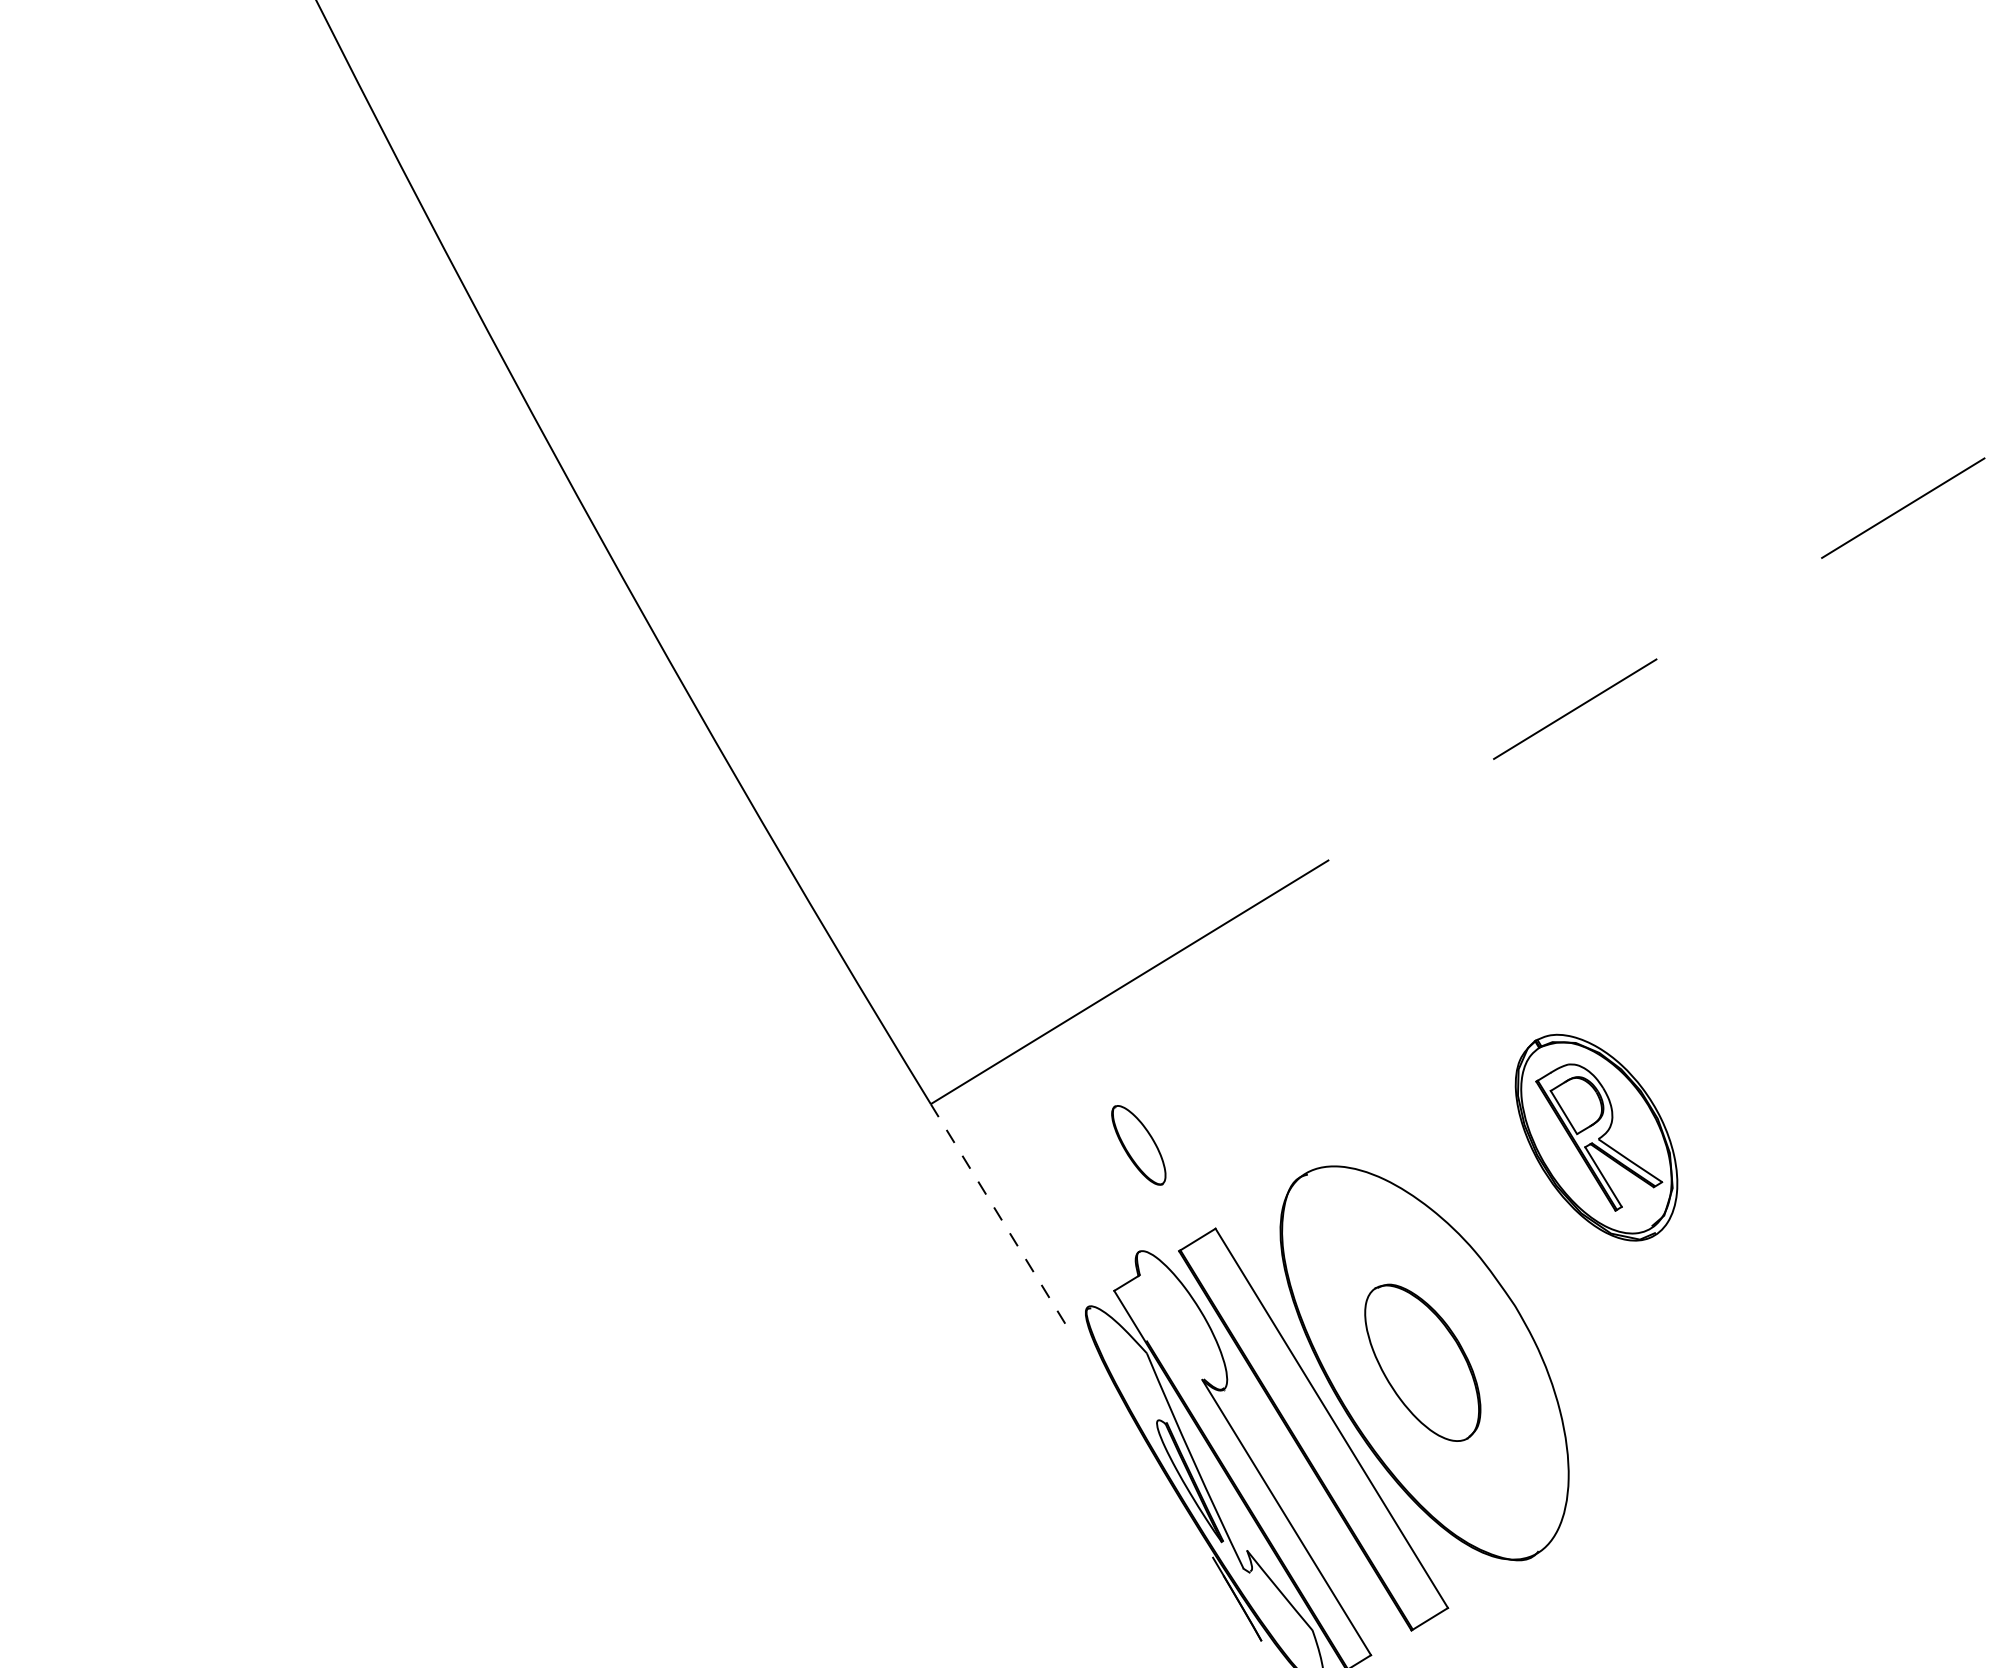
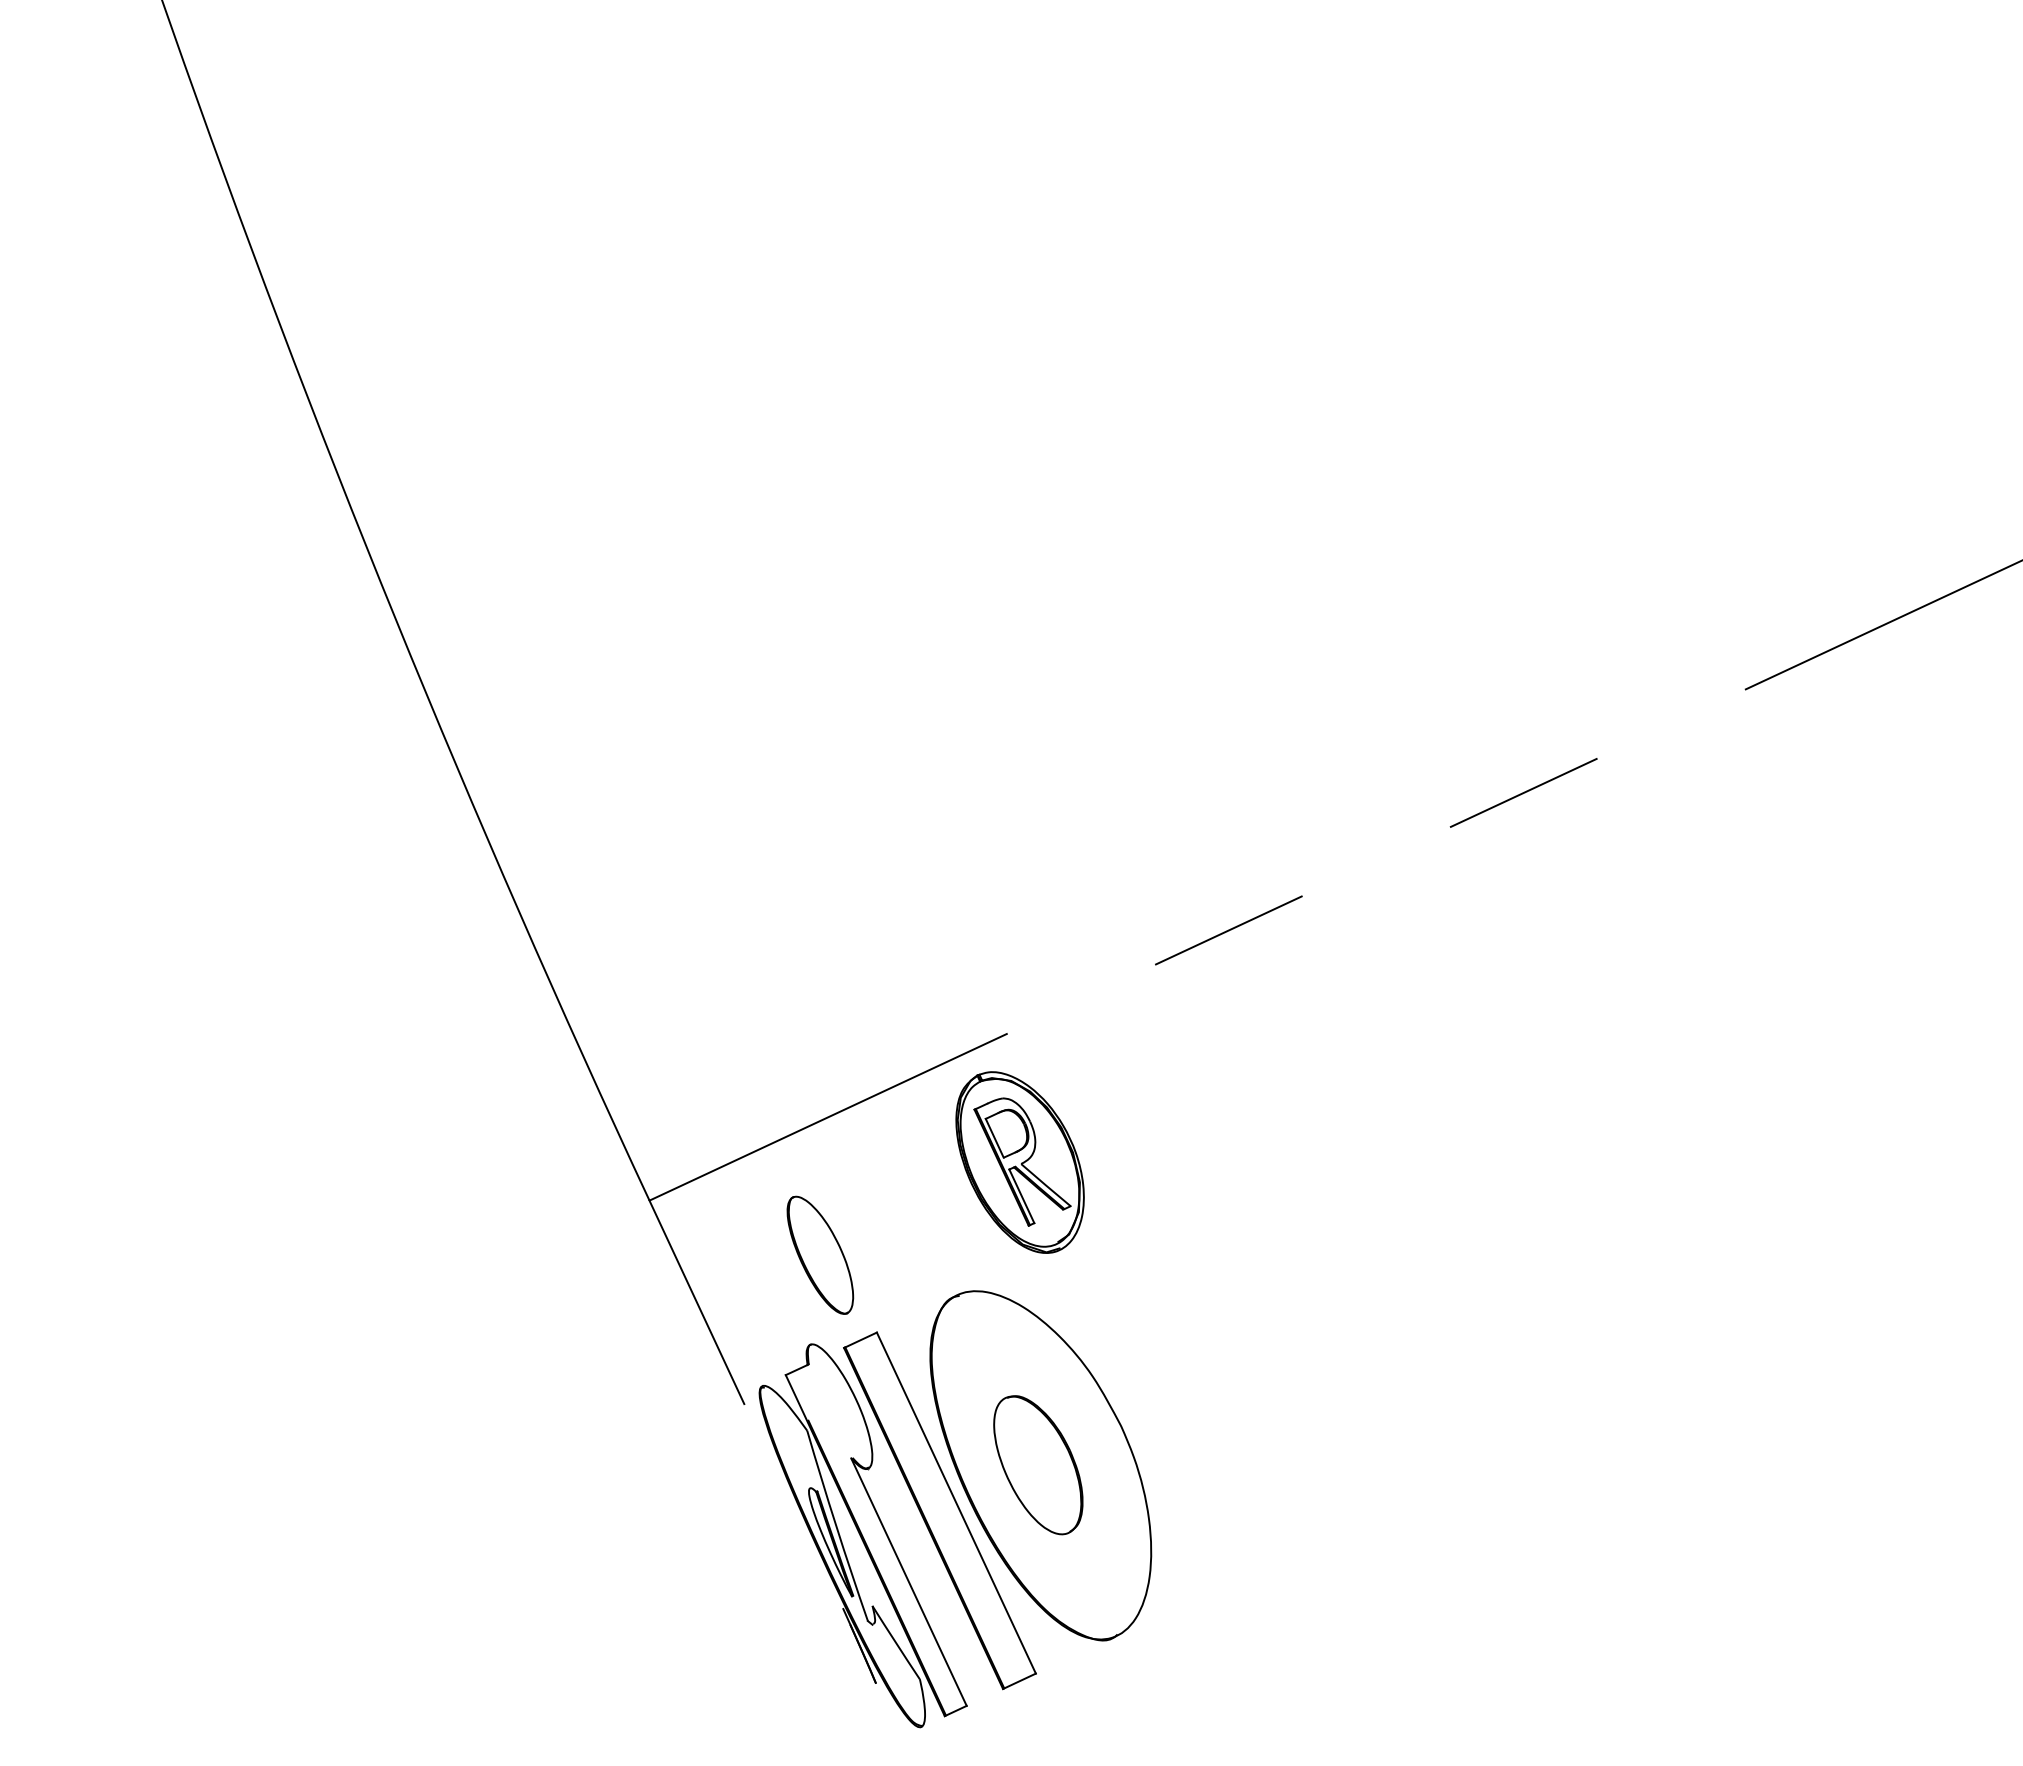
part: (1596, 1137) -> (1019, 1162), moved
part: (1138, 1144) -> (820, 1254), size x1.67
line: (1000, 1217) -> (697, 1302), dashed -> solid

